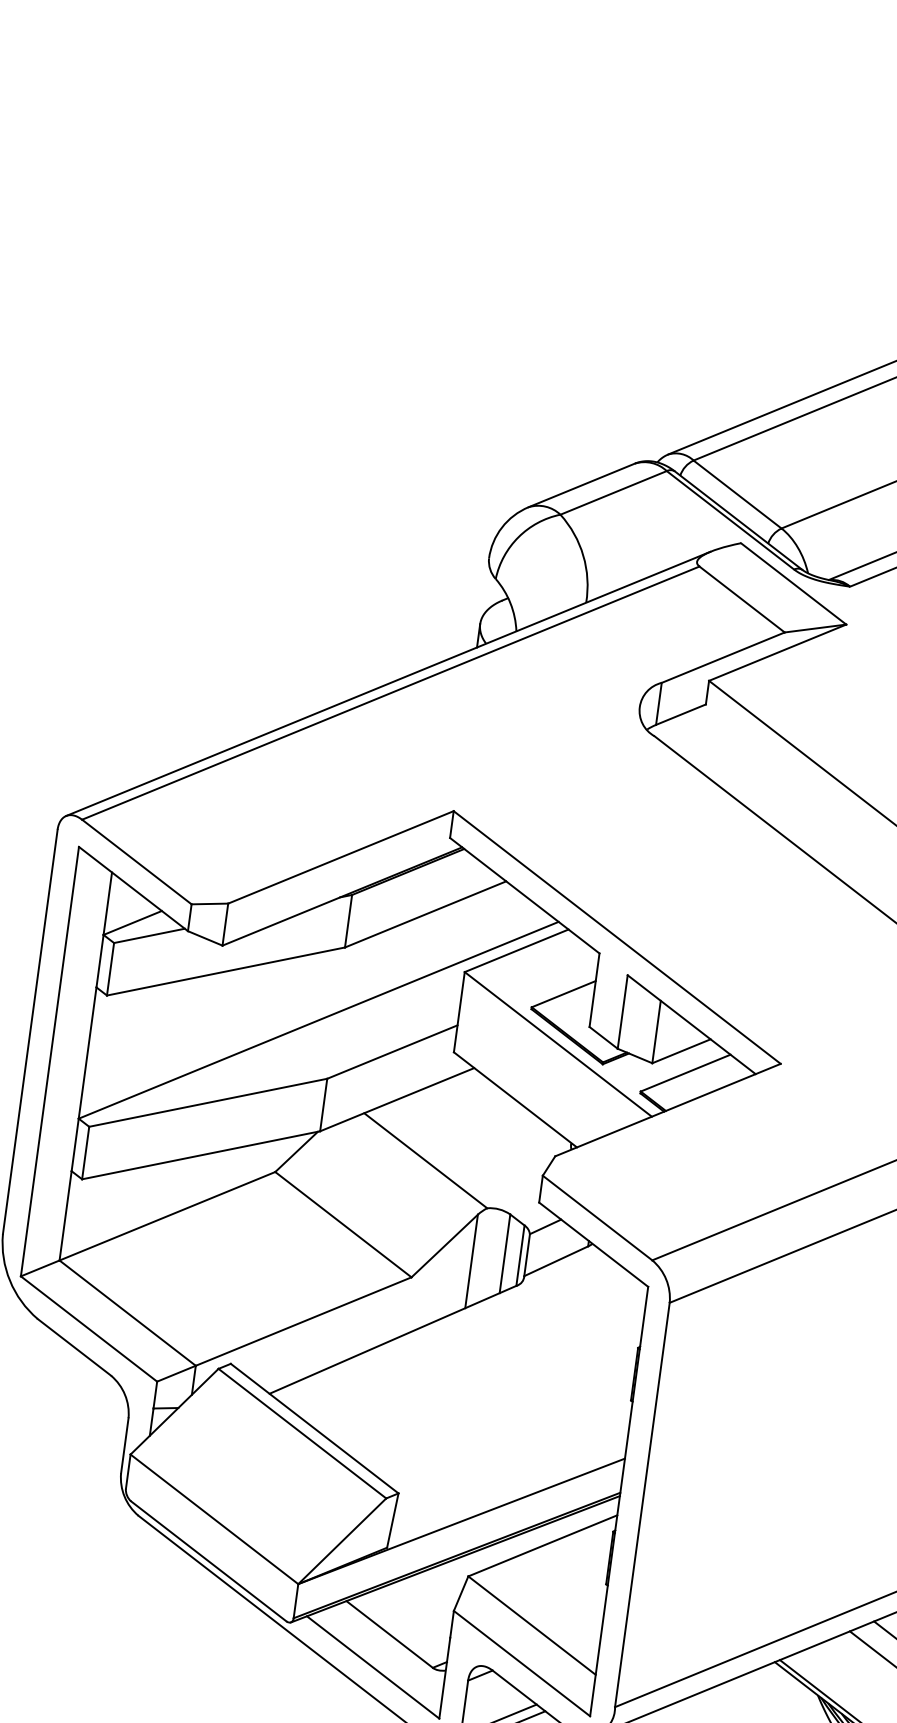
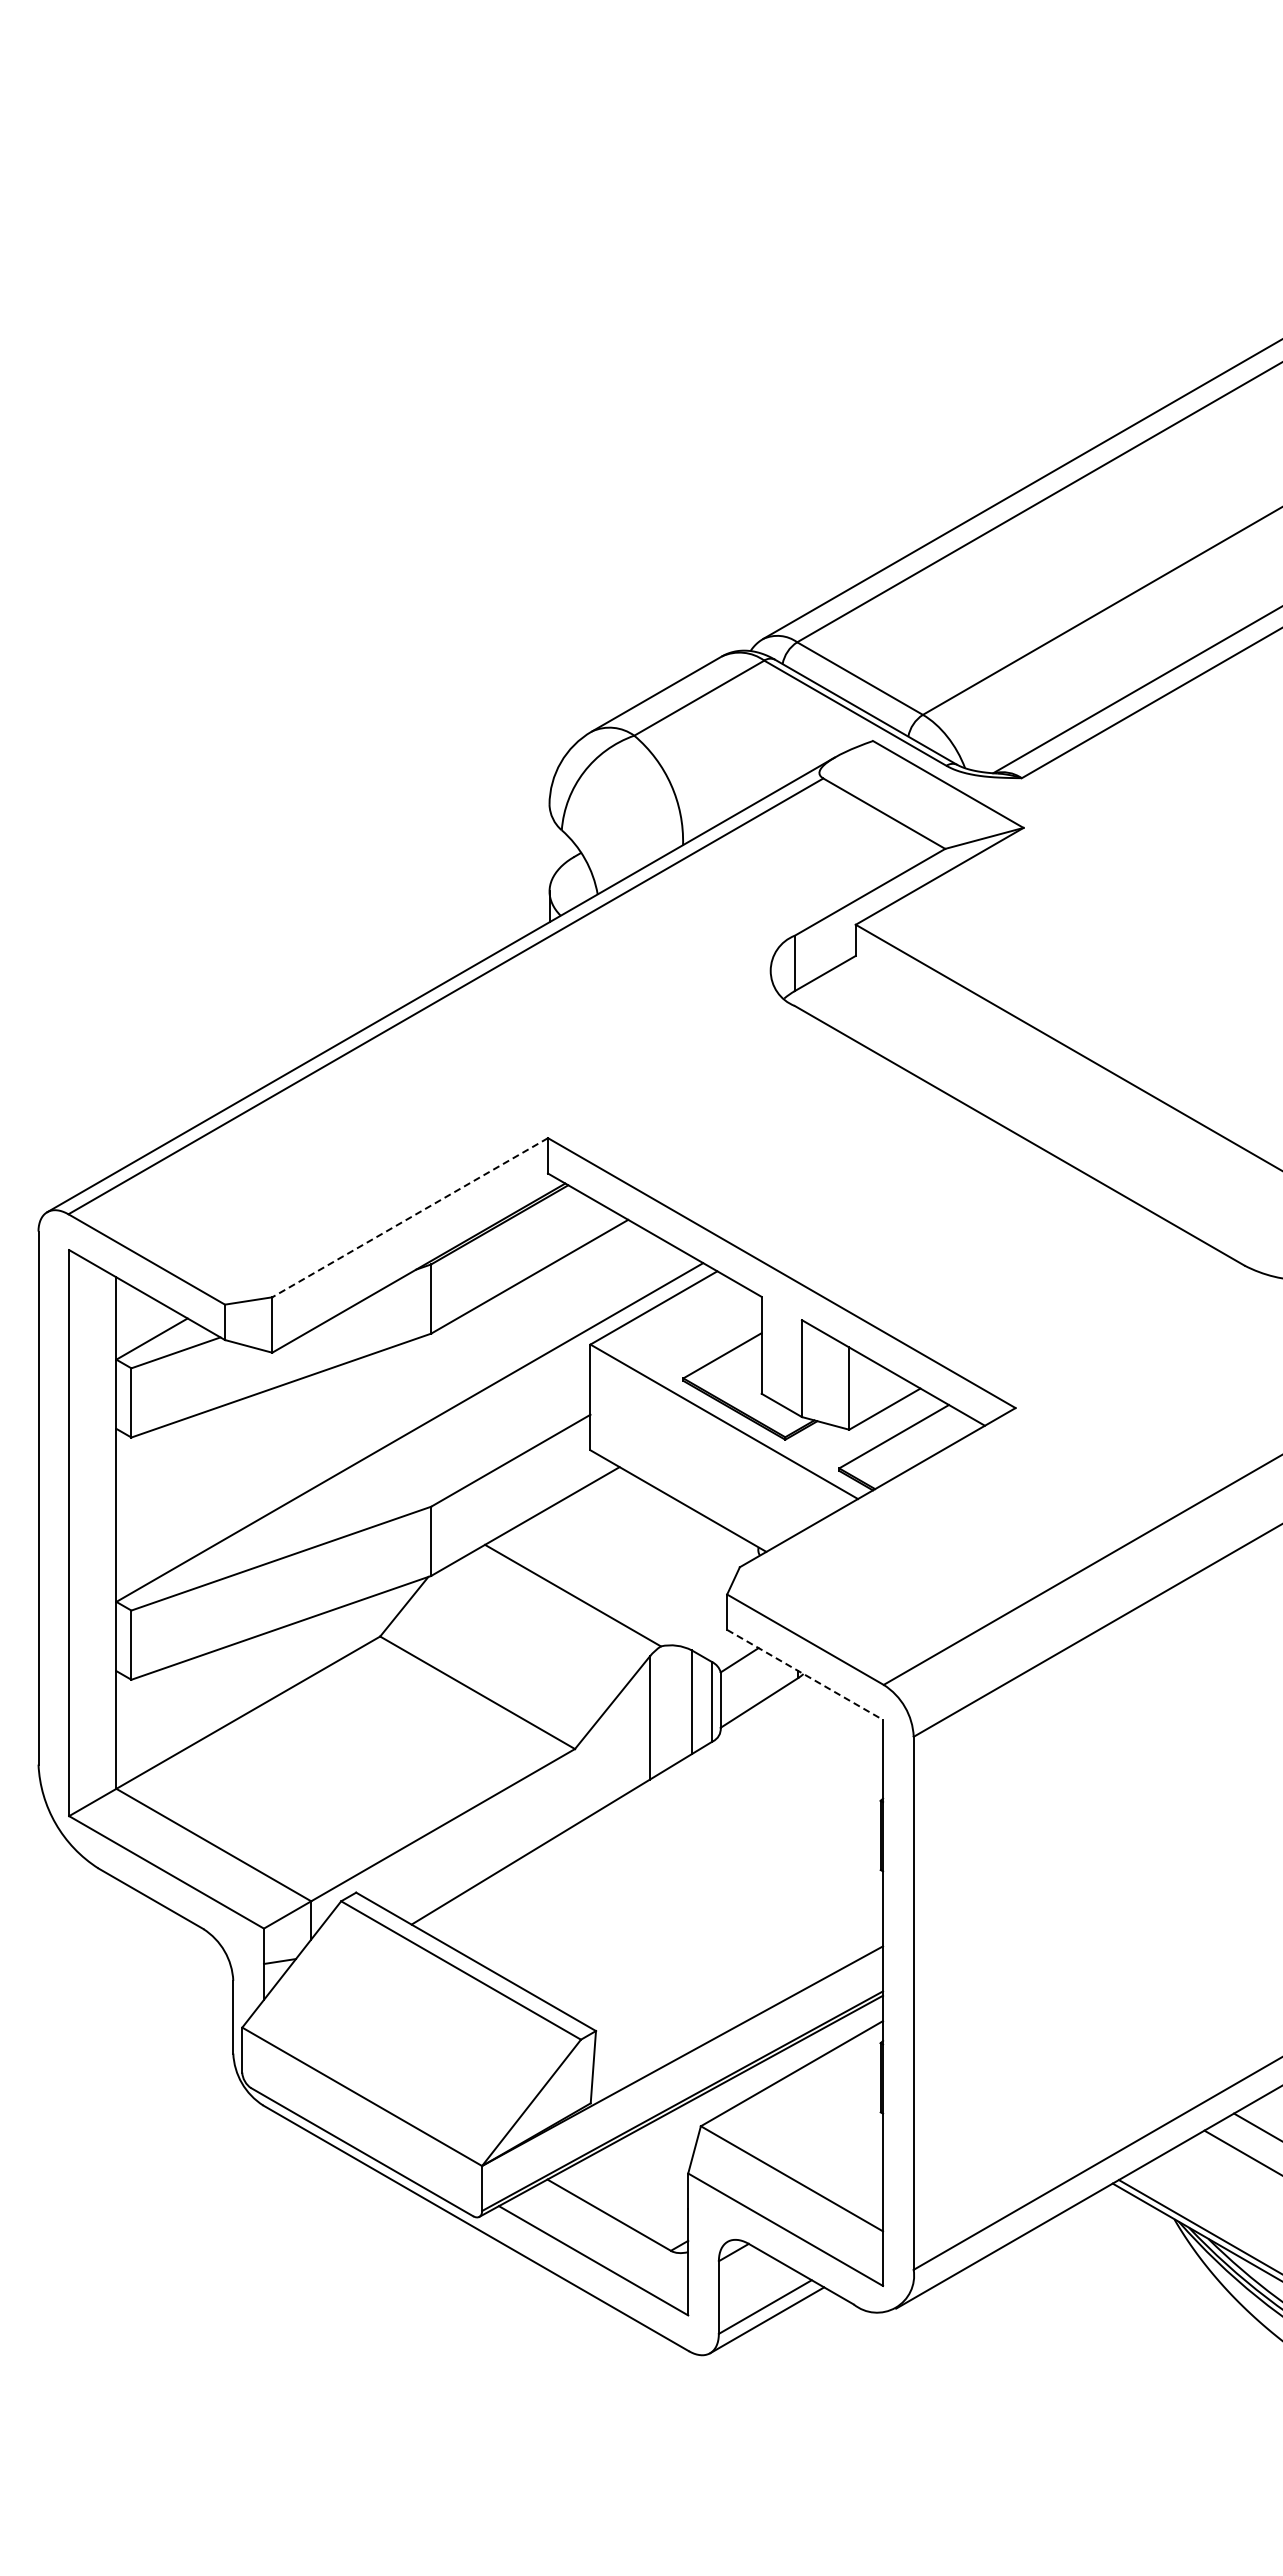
line: (340, 857) -> (409, 1217), solid -> dashed
line: (594, 1244) -> (805, 1674), solid -> dashed

